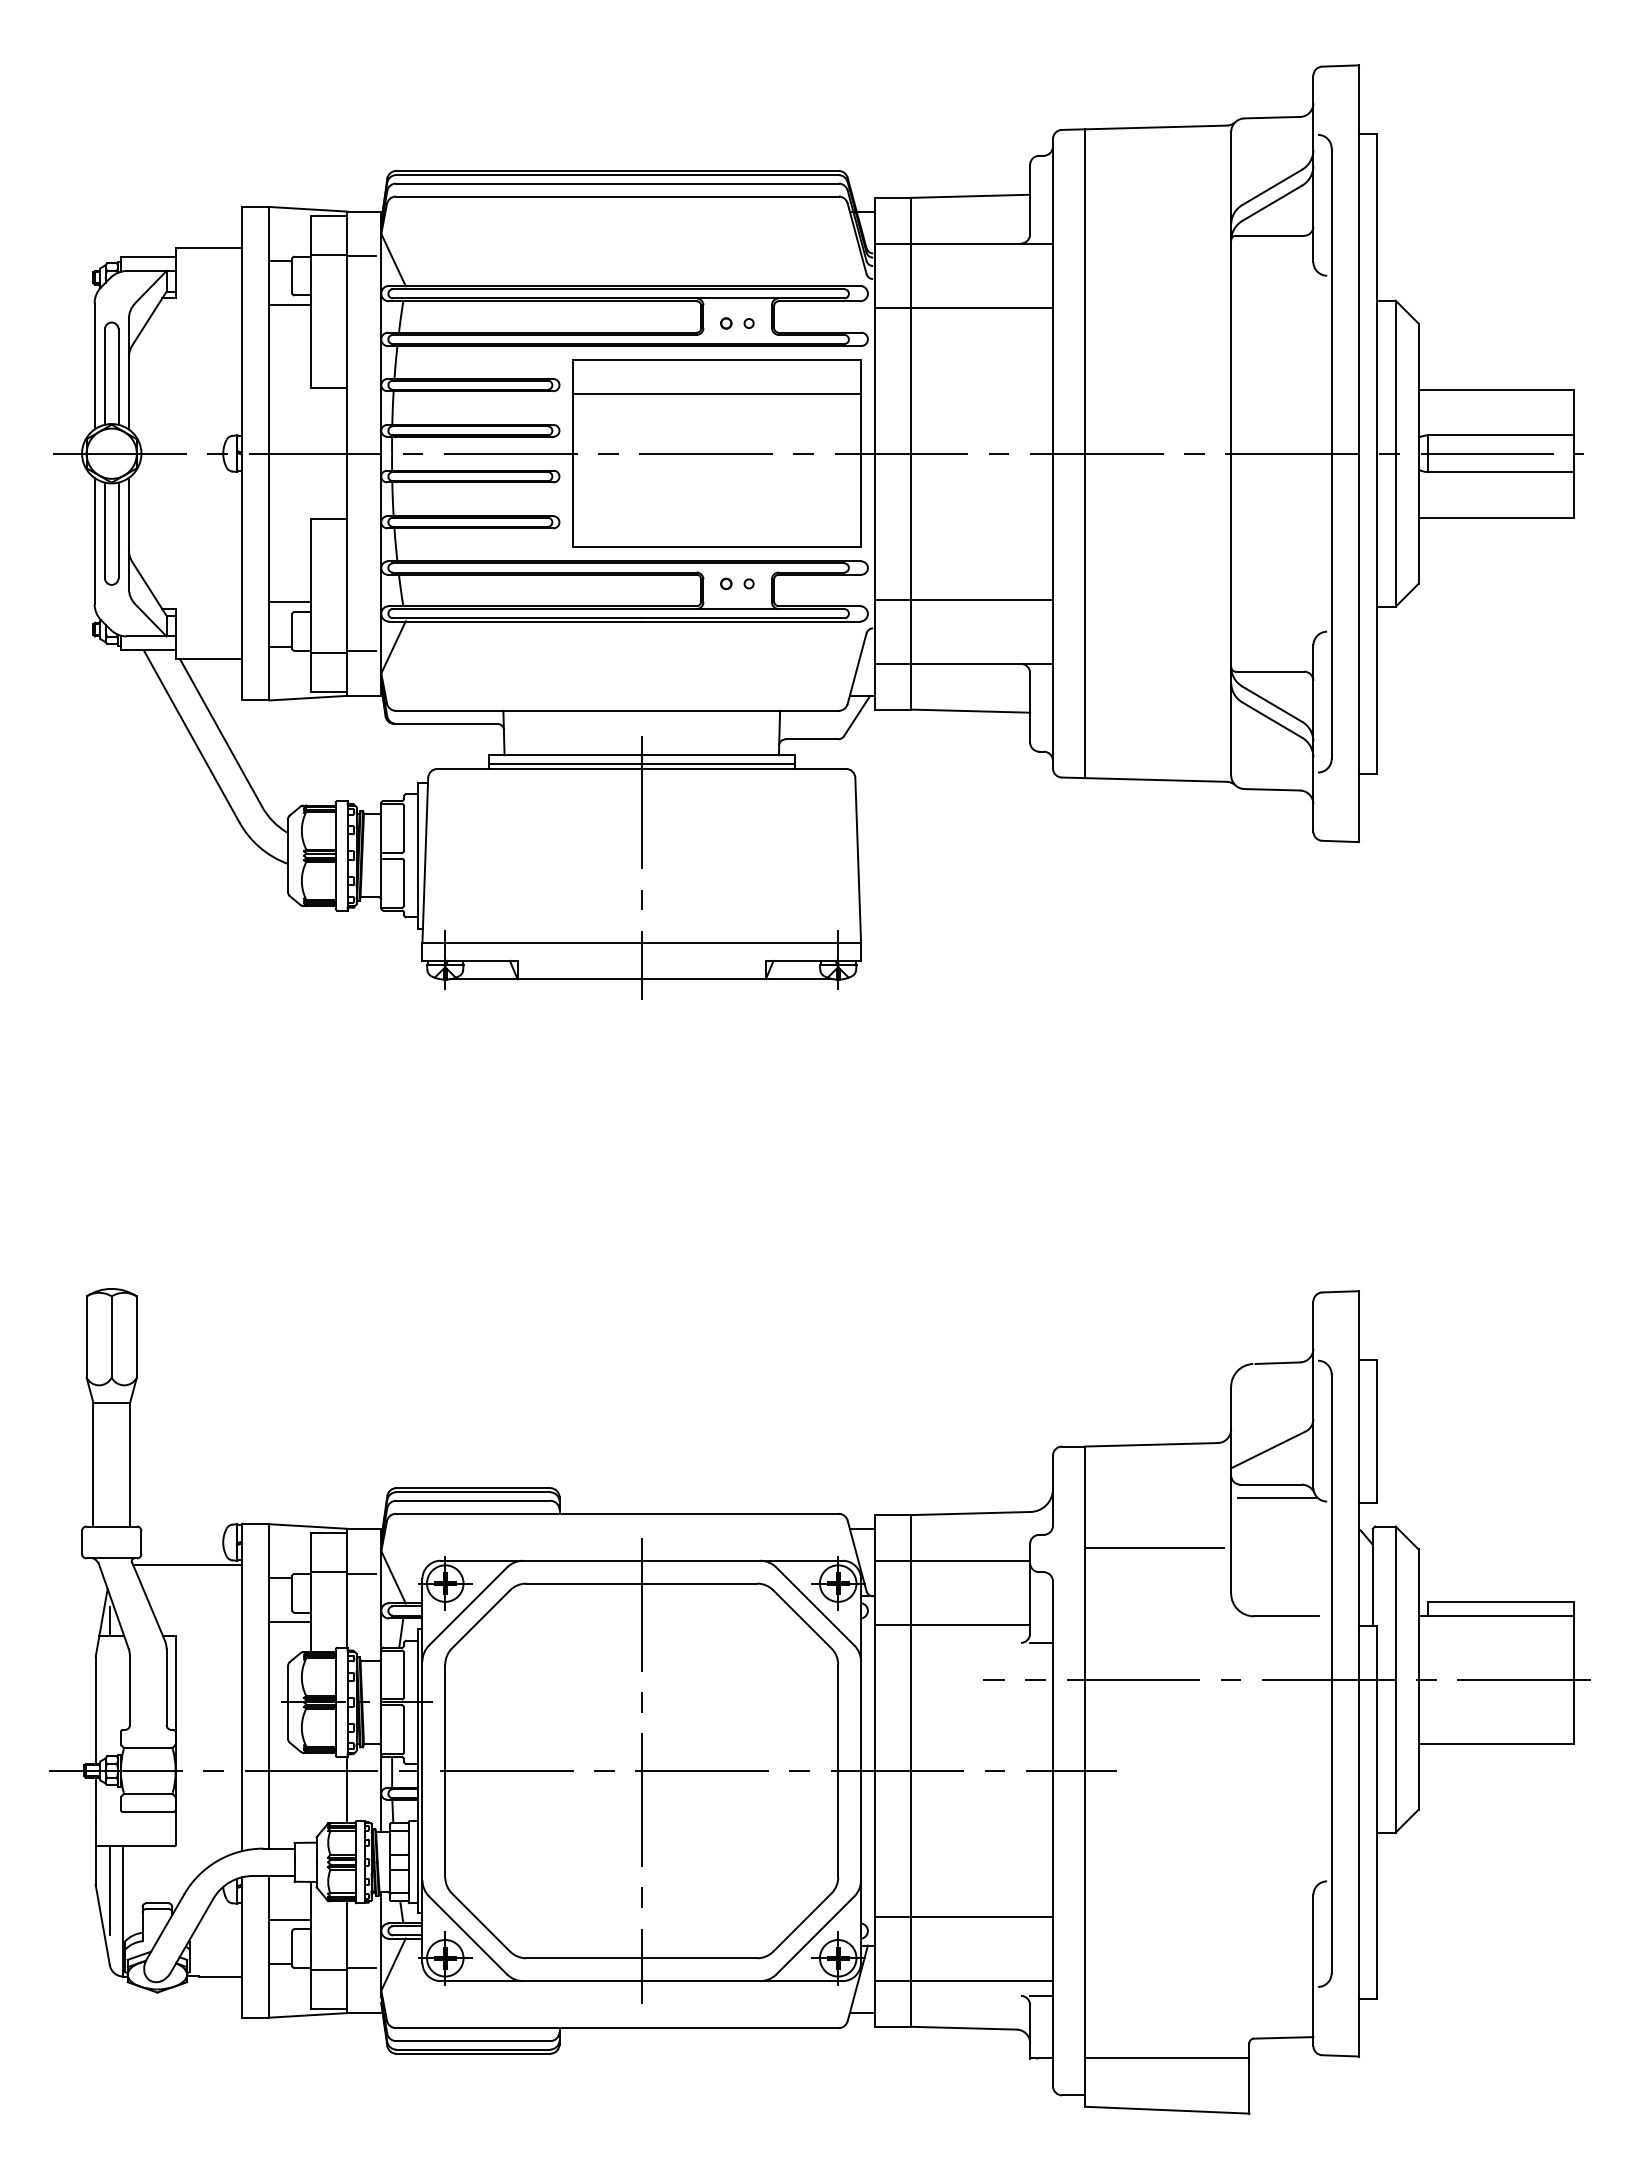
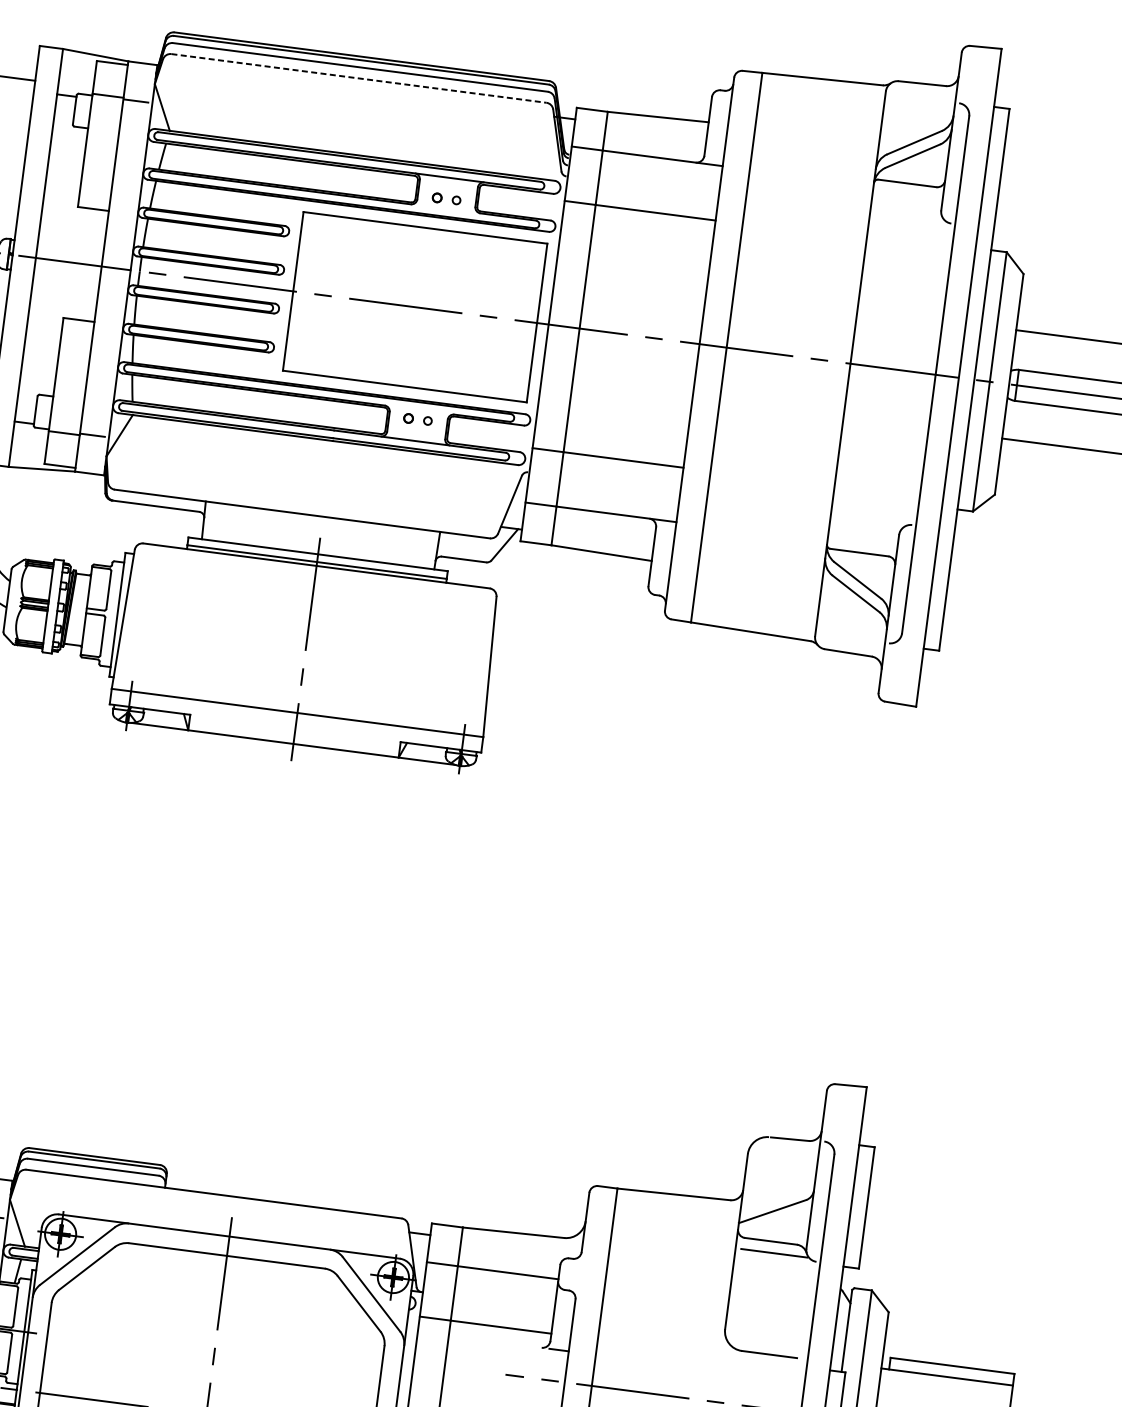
line: (617, 196) -> (359, 78), solid -> dashed
line: (289, 305) -> (69, 134), removed
line: (717, 394) -> (421, 257), removed
line: (289, 602) -> (36, 386), removed
line: (1153, 1547) -> (664, 1281), removed

